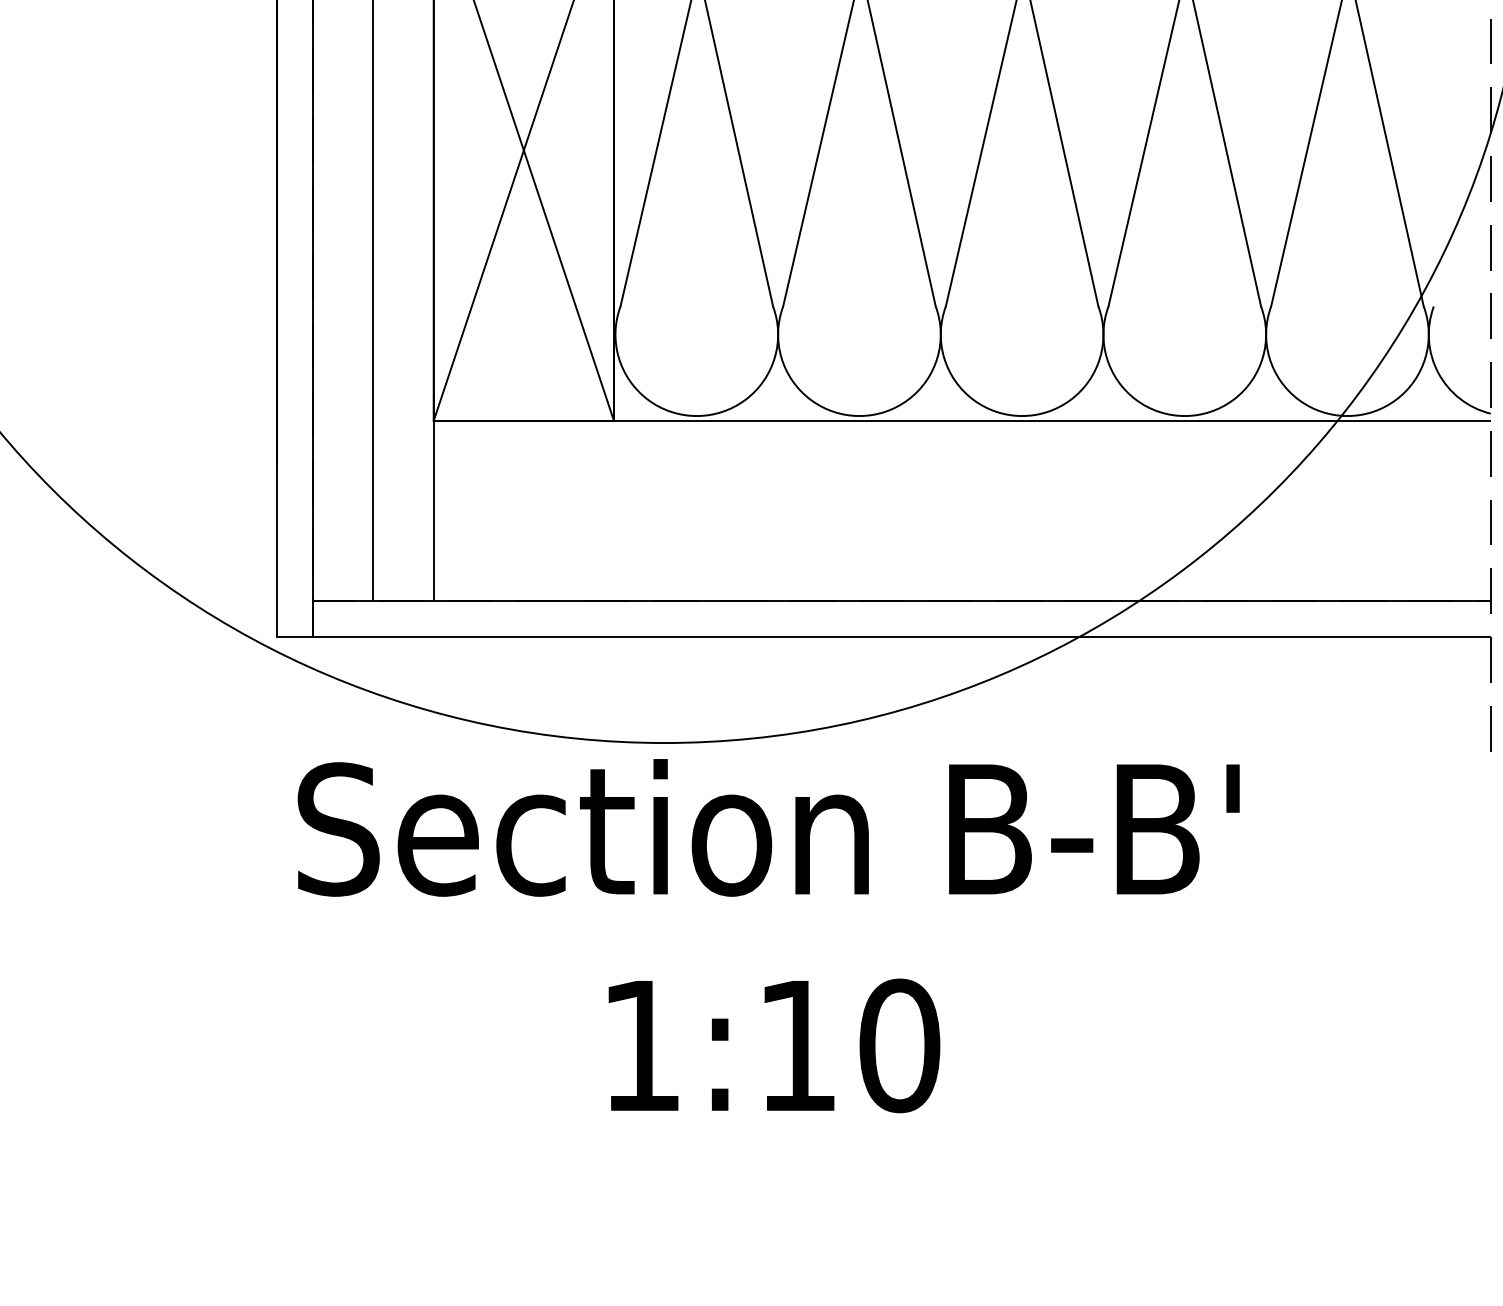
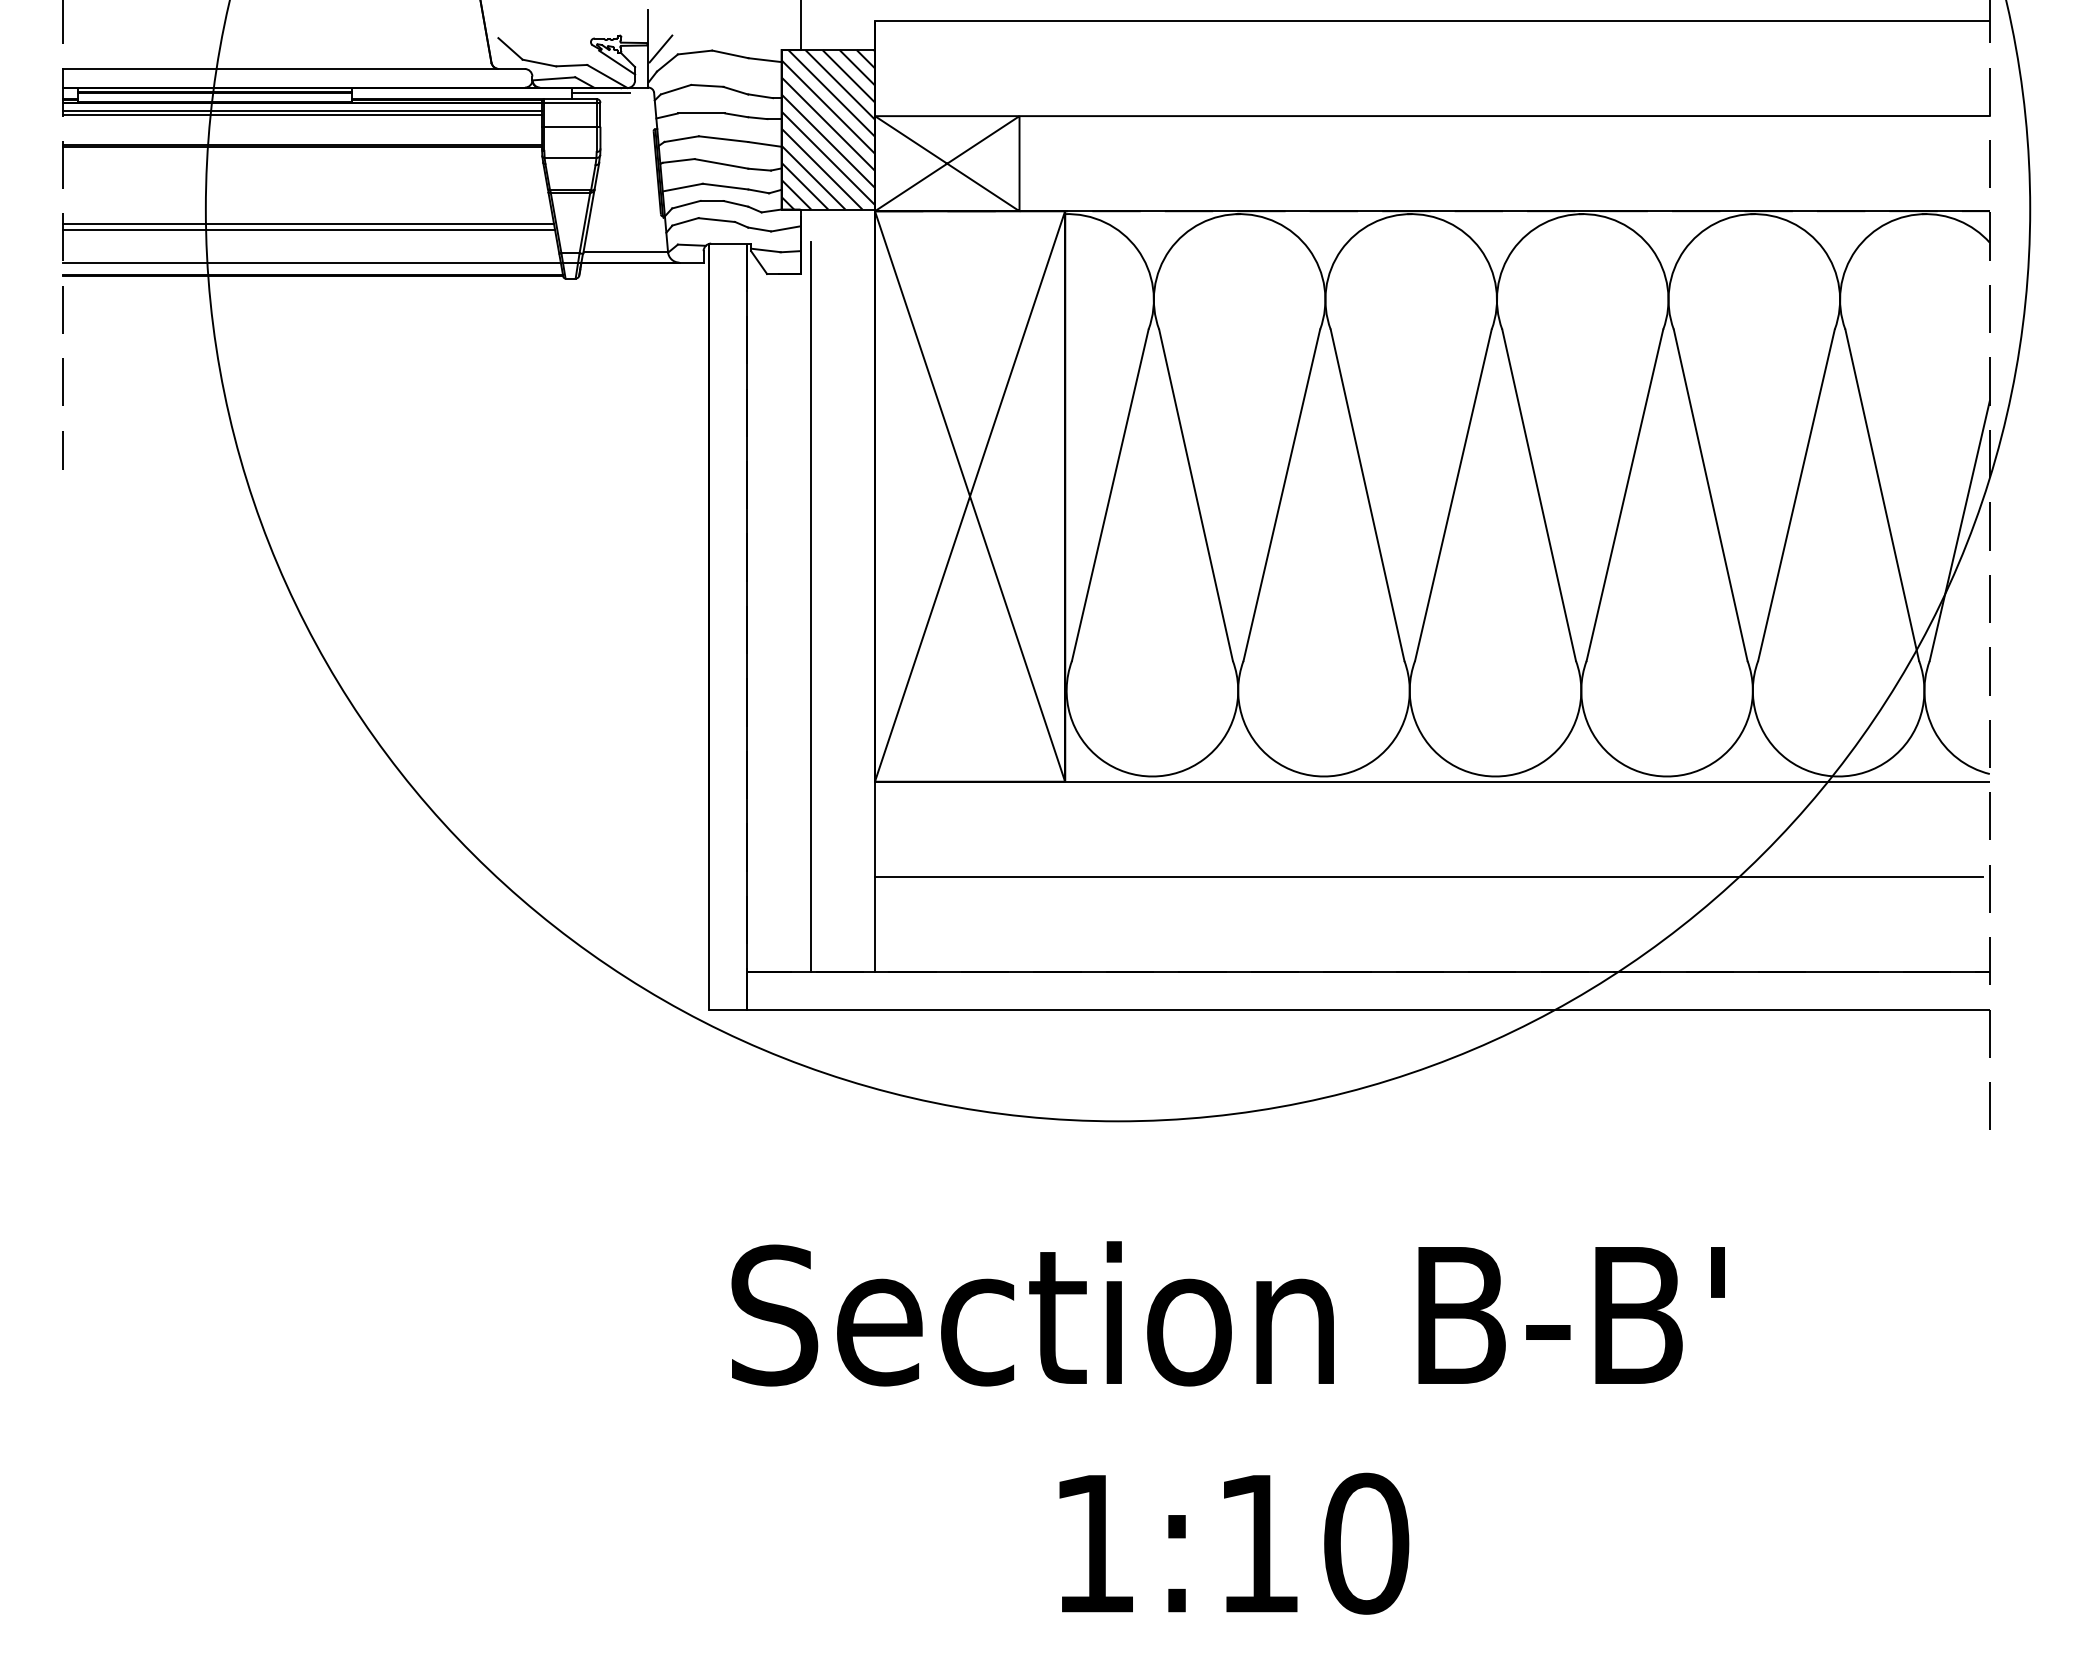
line: (1462, 182) -> (1959, 530), added
line: (958, 510) -> (1428, 876), added
text: (767, 935) -> (1227, 1427), moved

